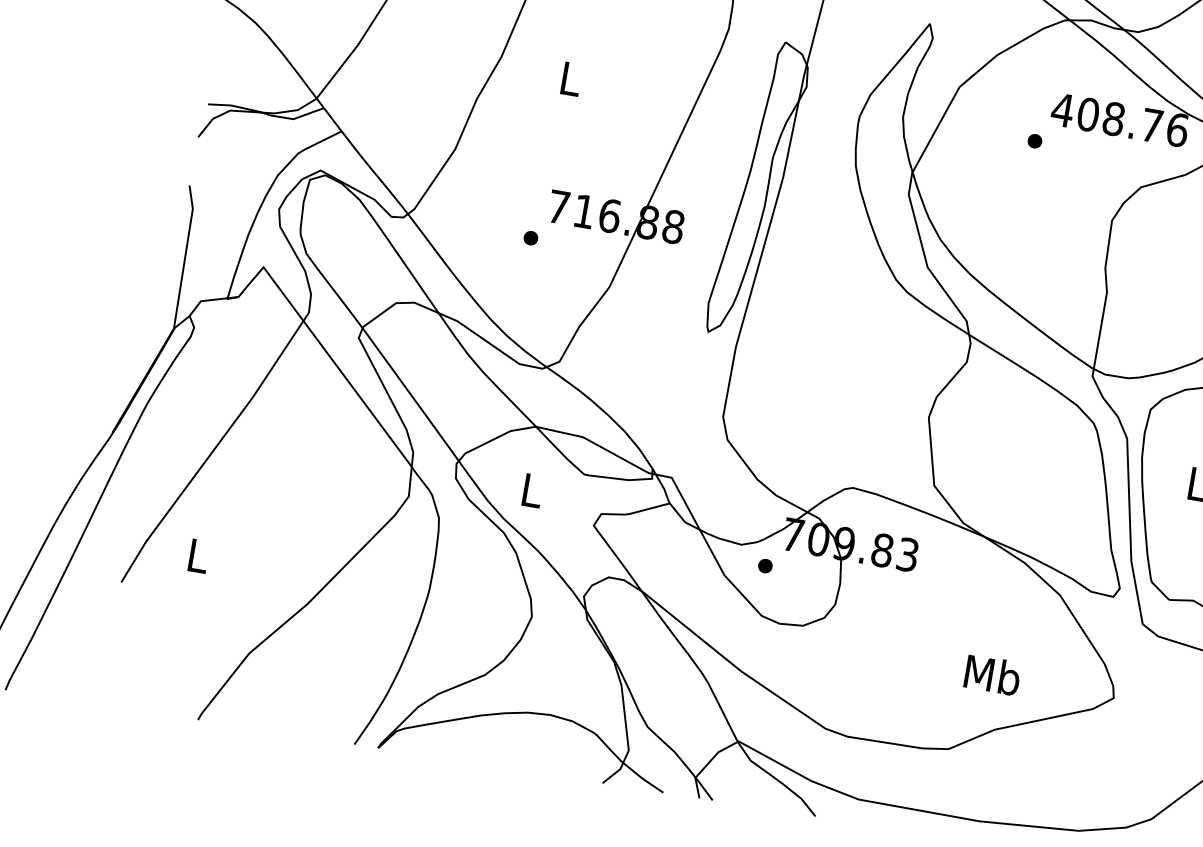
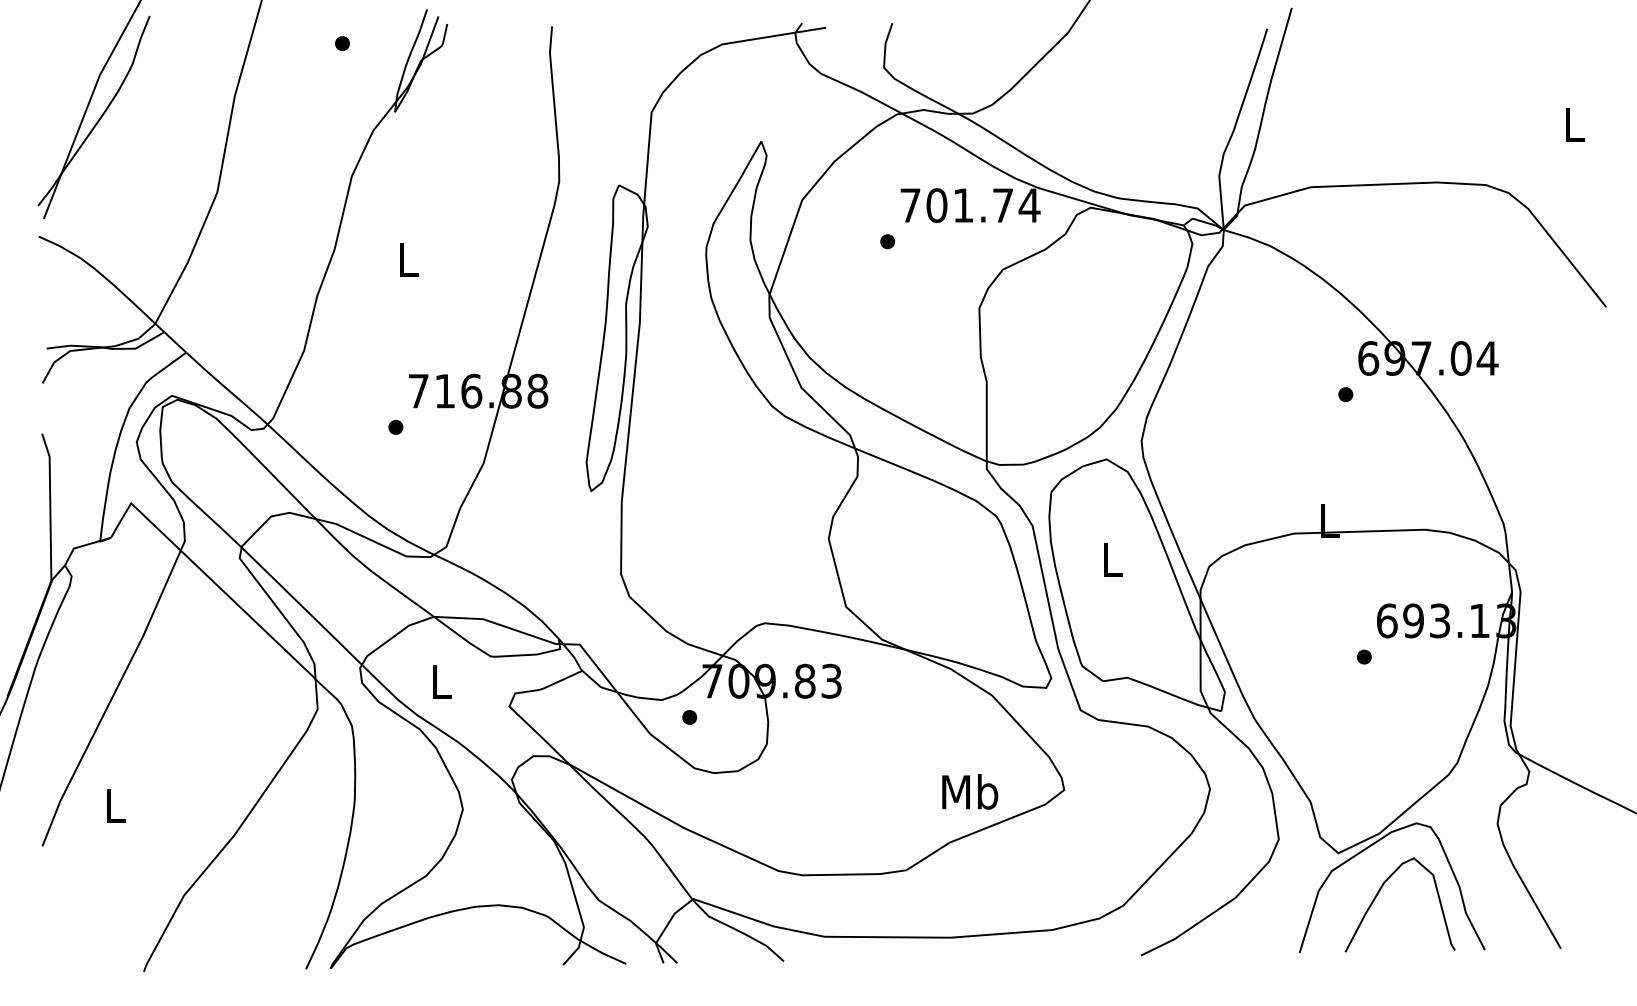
text: (1119, 120) -> (969, 205), 408.76 -> 701.74
text: (993, 674) -> (970, 791), moved

